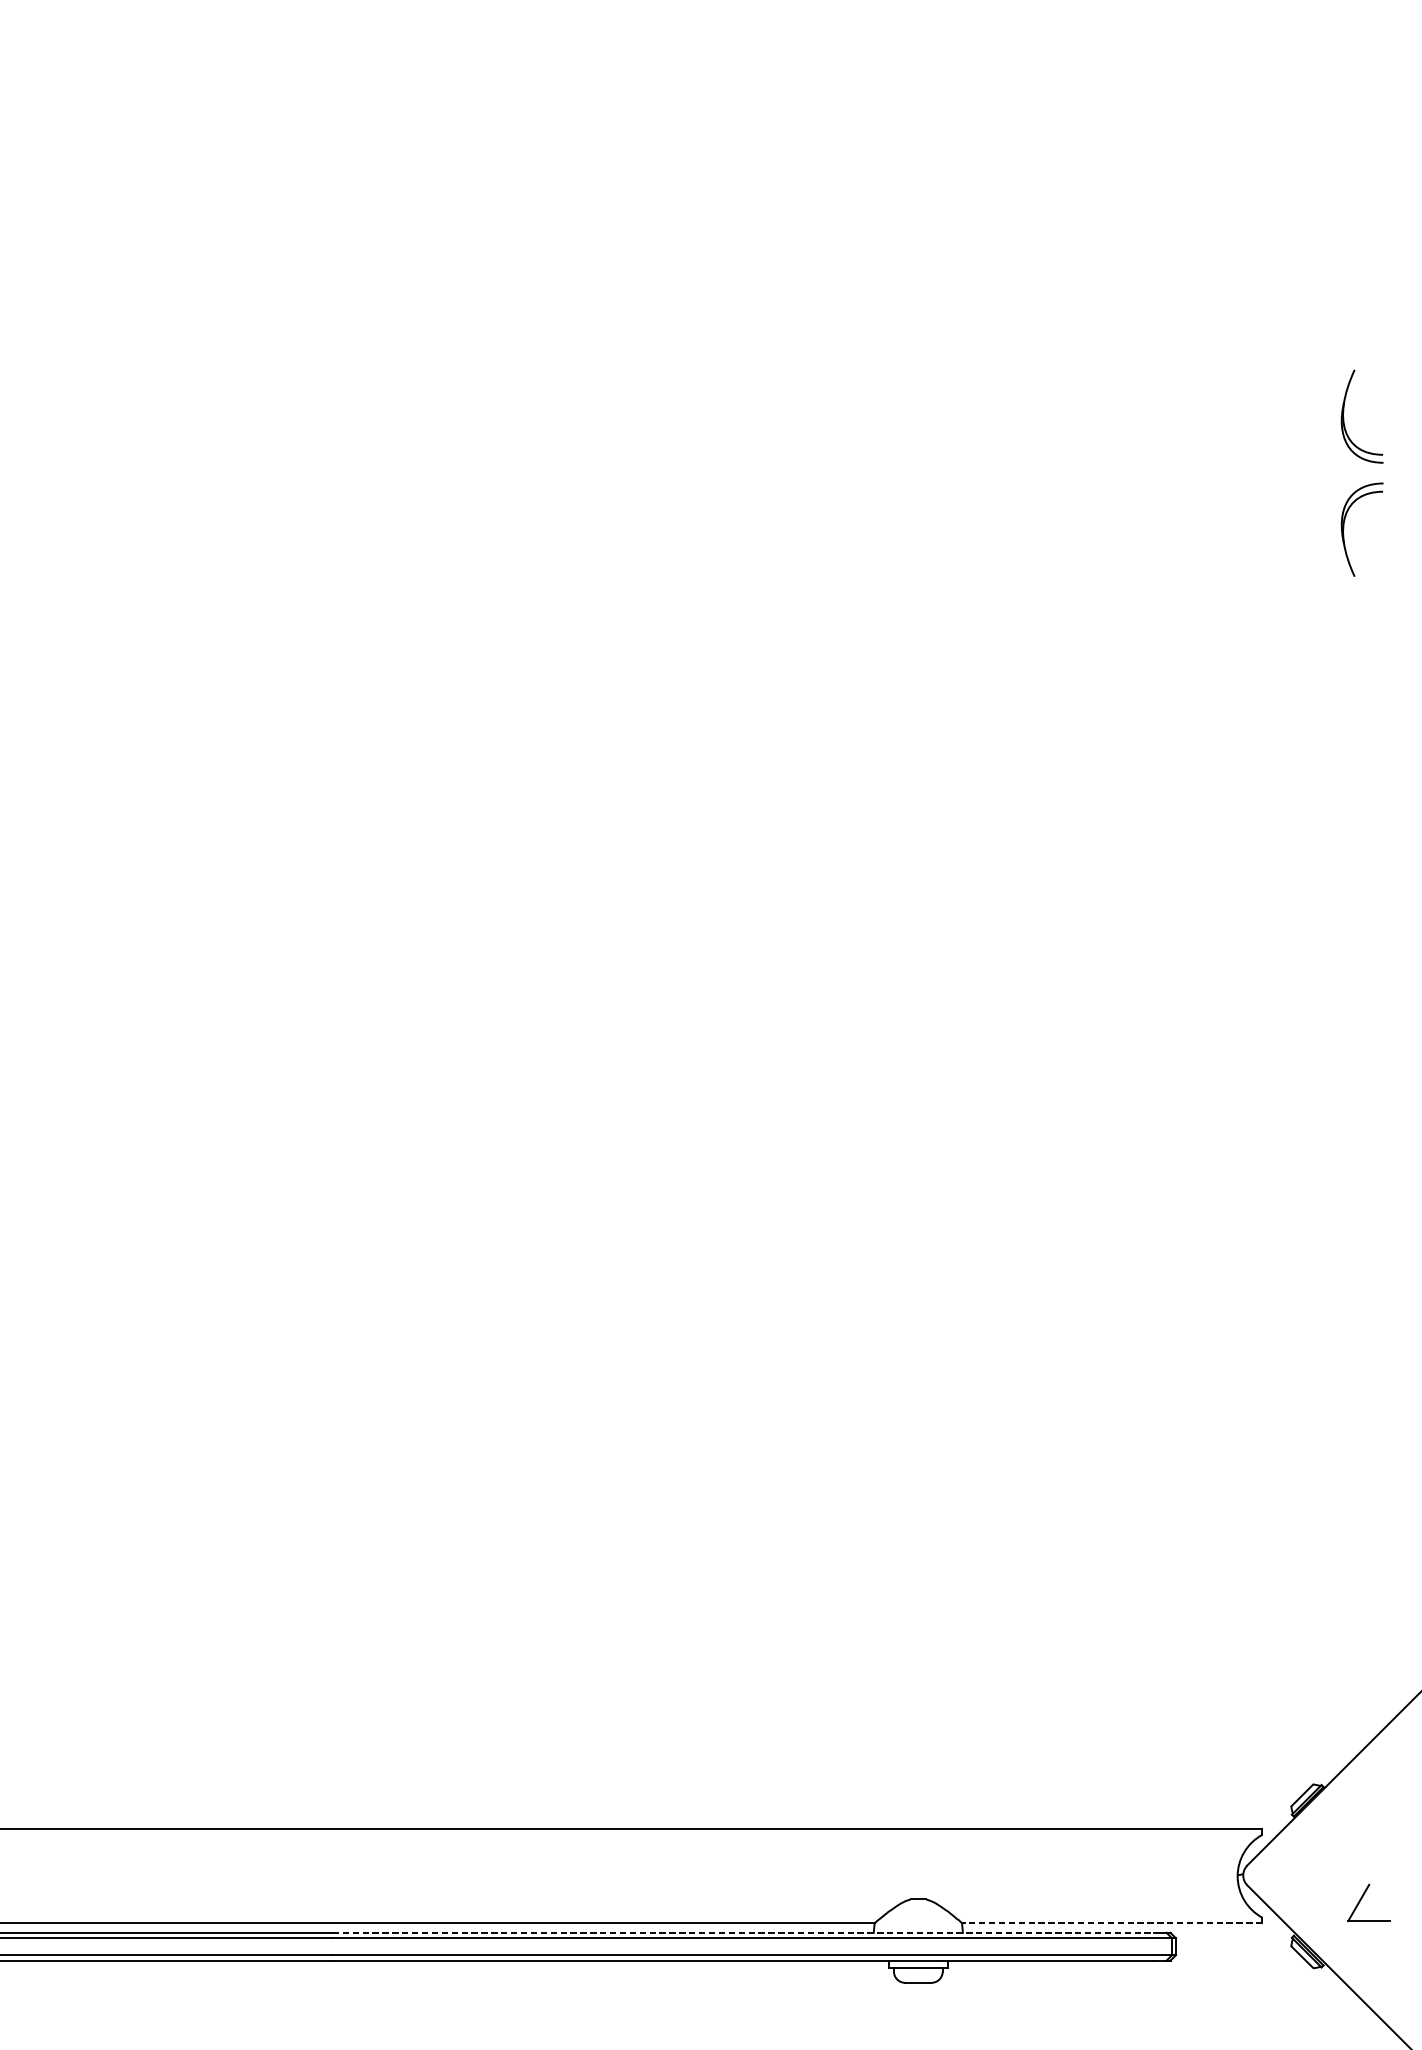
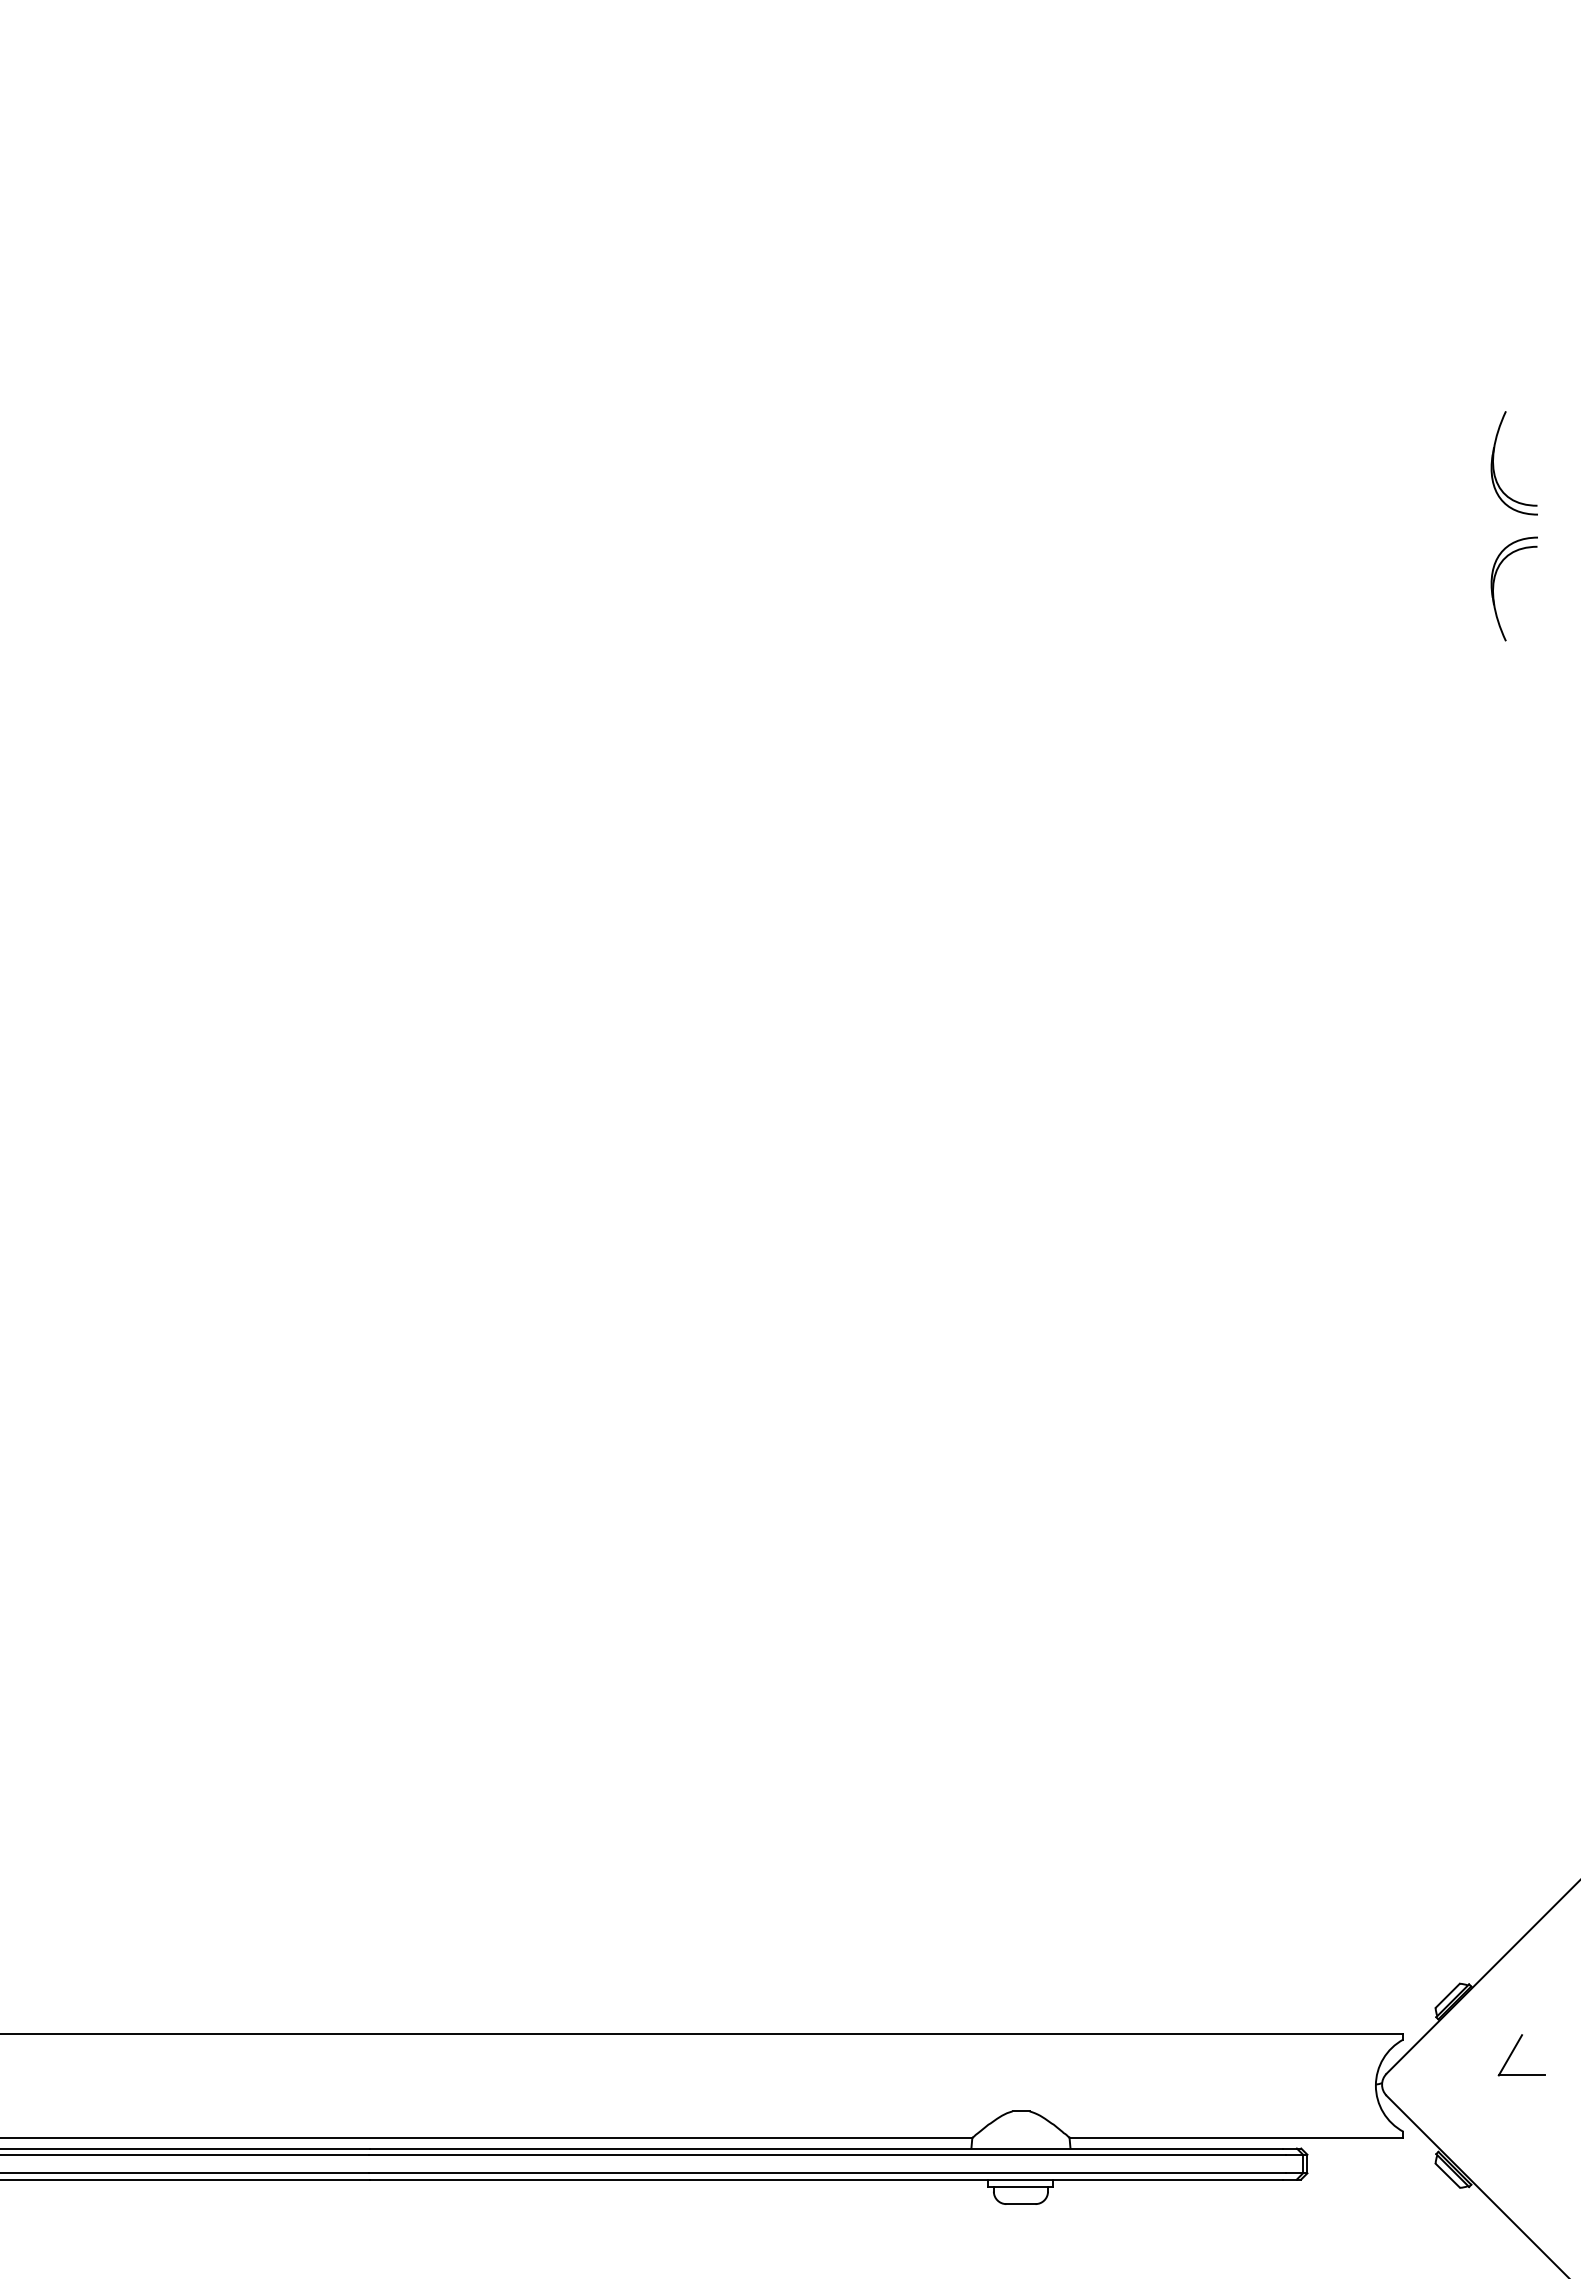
part: (1361, 1900) -> (1513, 2052), moved
line: (1112, 1923) -> (1236, 2138), dashed -> solid
line: (743, 1932) -> (826, 2148), dashed -> solid

